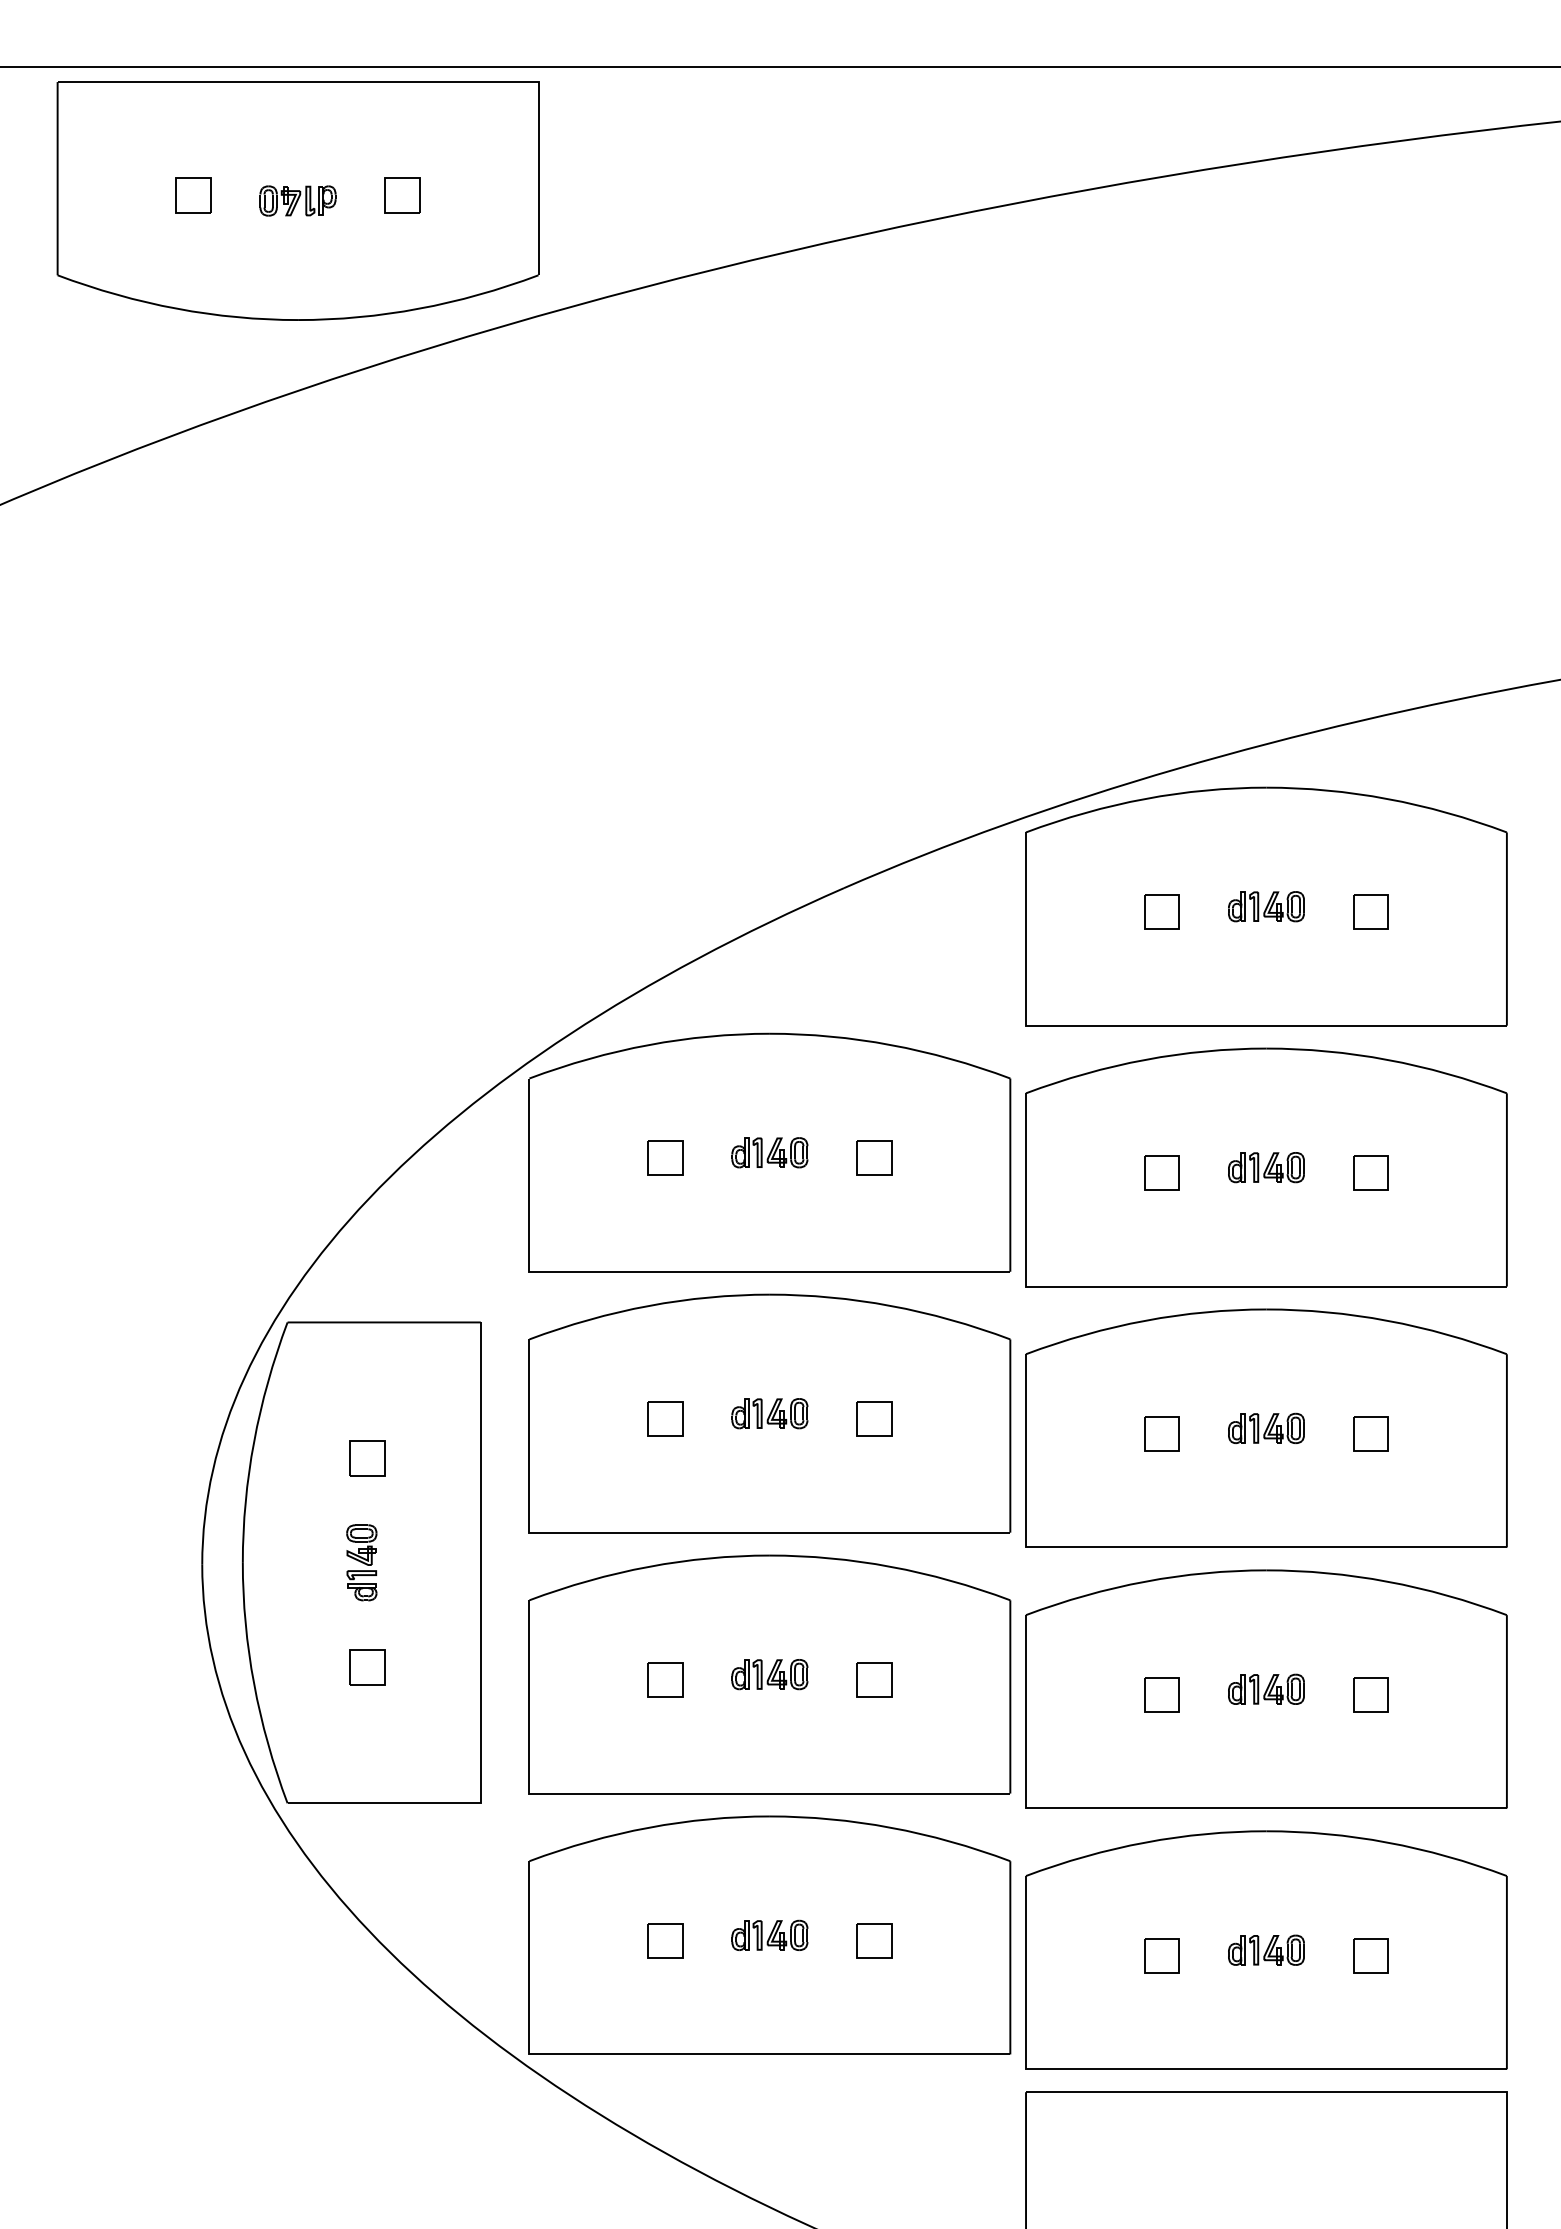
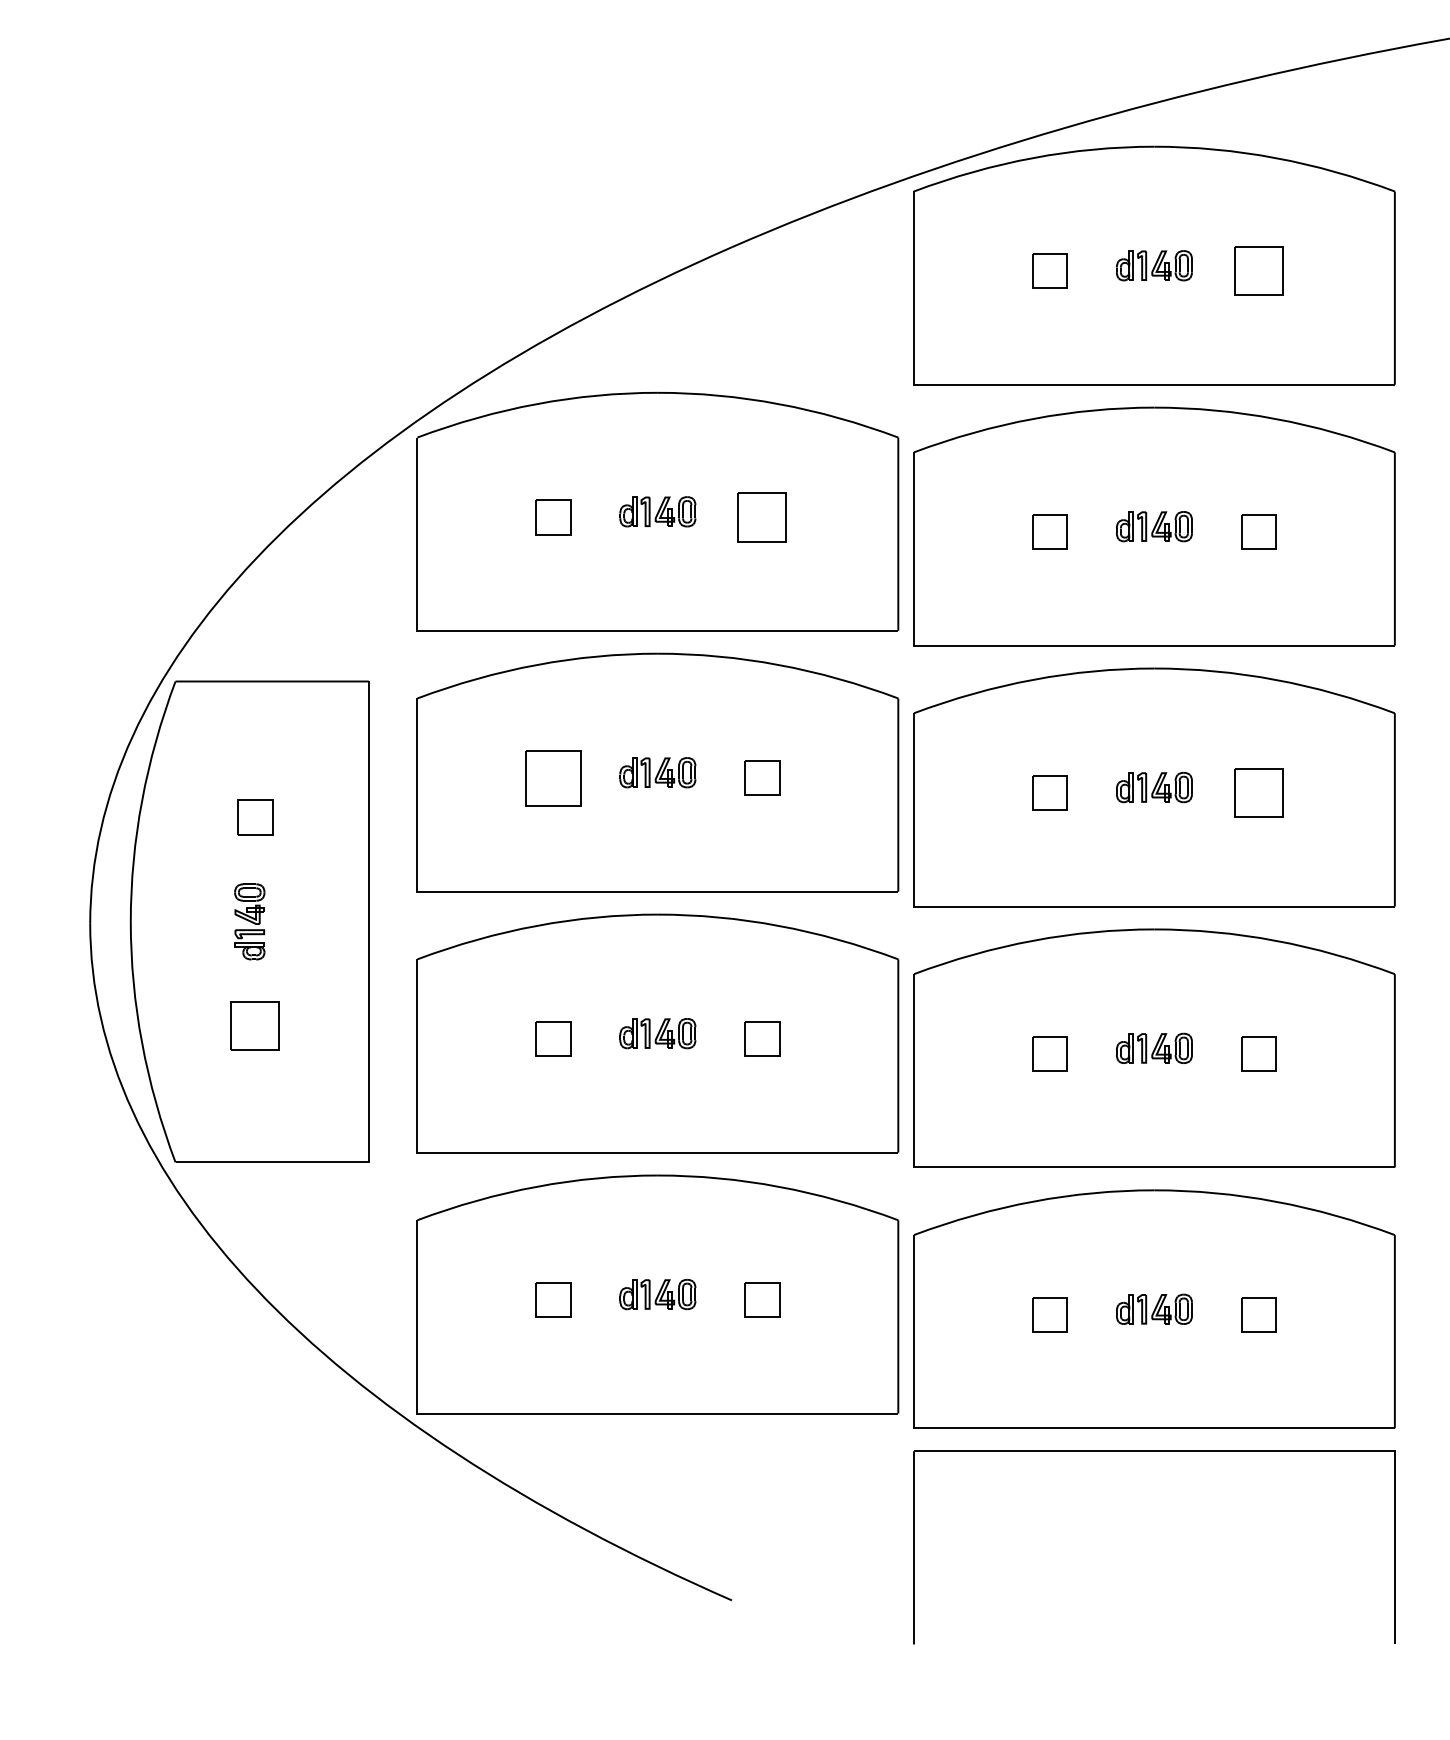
part: (1370, 911) -> (1258, 270), size x1.4
part: (874, 1157) -> (762, 516), size x1.4
part: (665, 1418) -> (553, 777), size x1.6
part: (1370, 1433) -> (1258, 792), size x1.4
part: (367, 1667) -> (255, 1026), size x1.4

